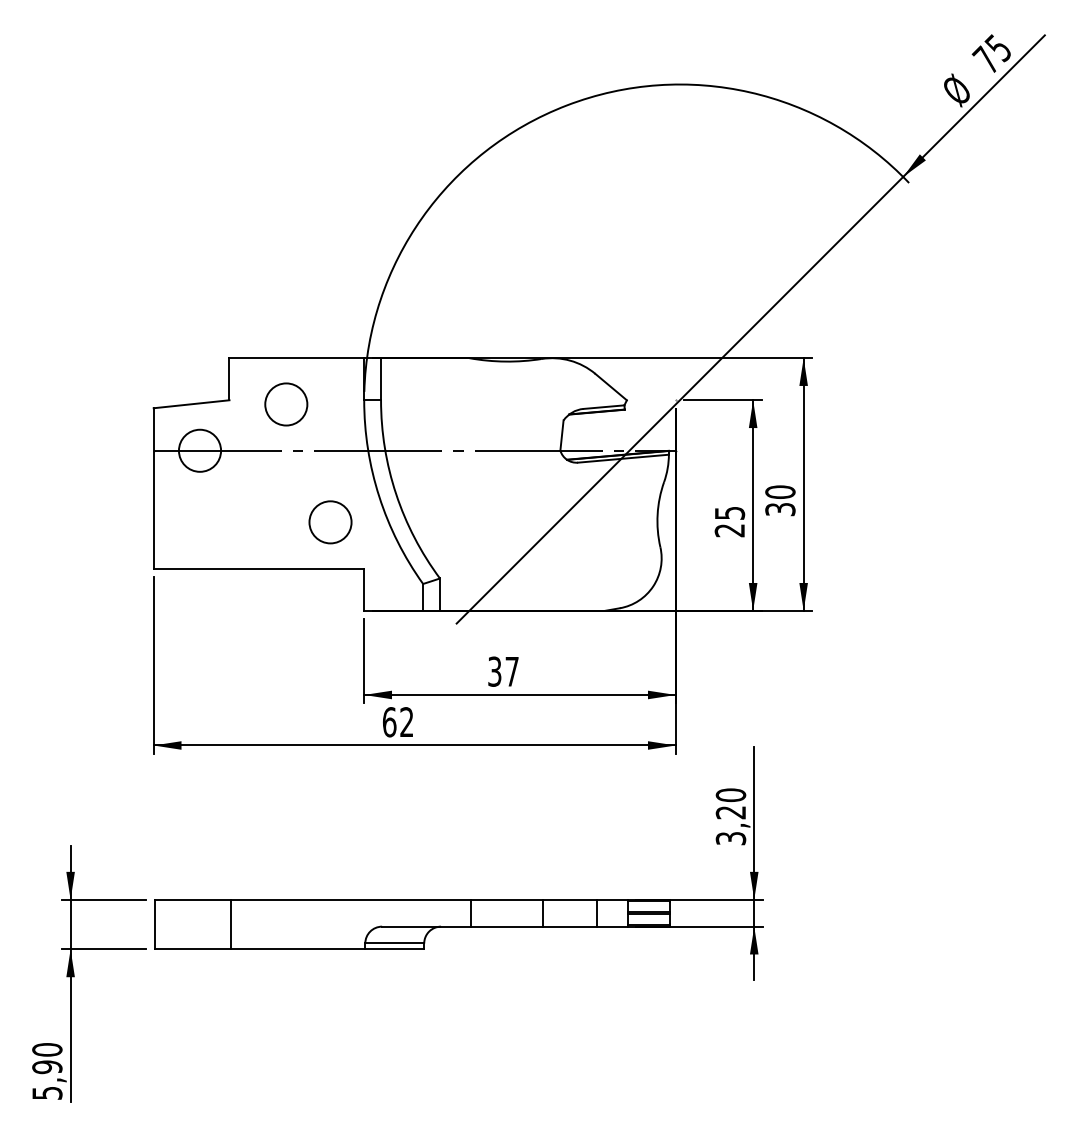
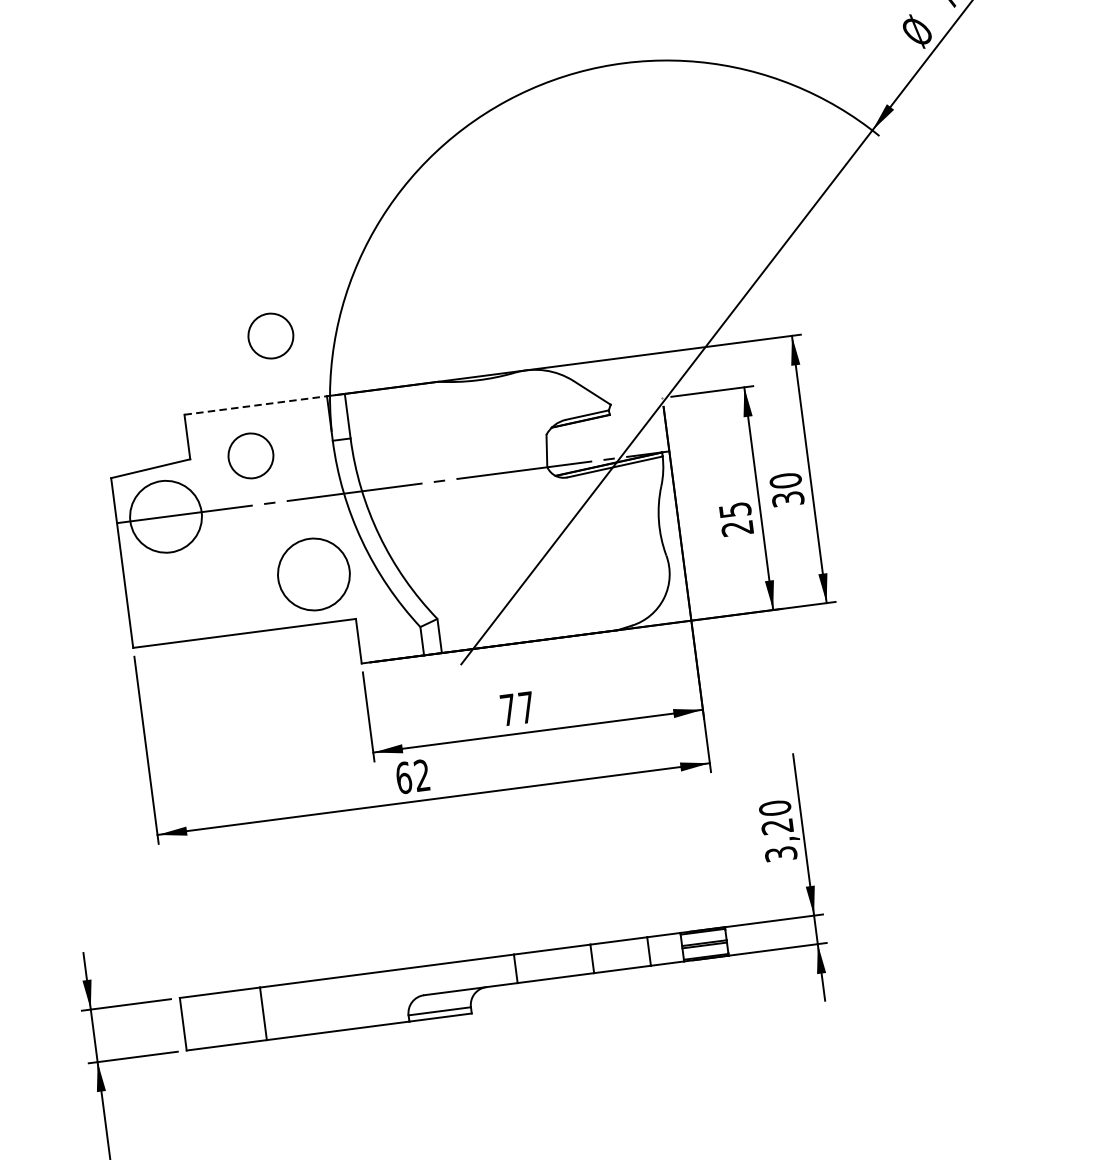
circle: (319, 295) -> (271, 336), added
line: (297, 358) -> (256, 405), solid -> dashed
circle: (199, 450) -> (165, 516), size x1.6
circle: (330, 522) -> (313, 574), size x1.6
text: (494, 671) -> (507, 709), 37 -> 77

